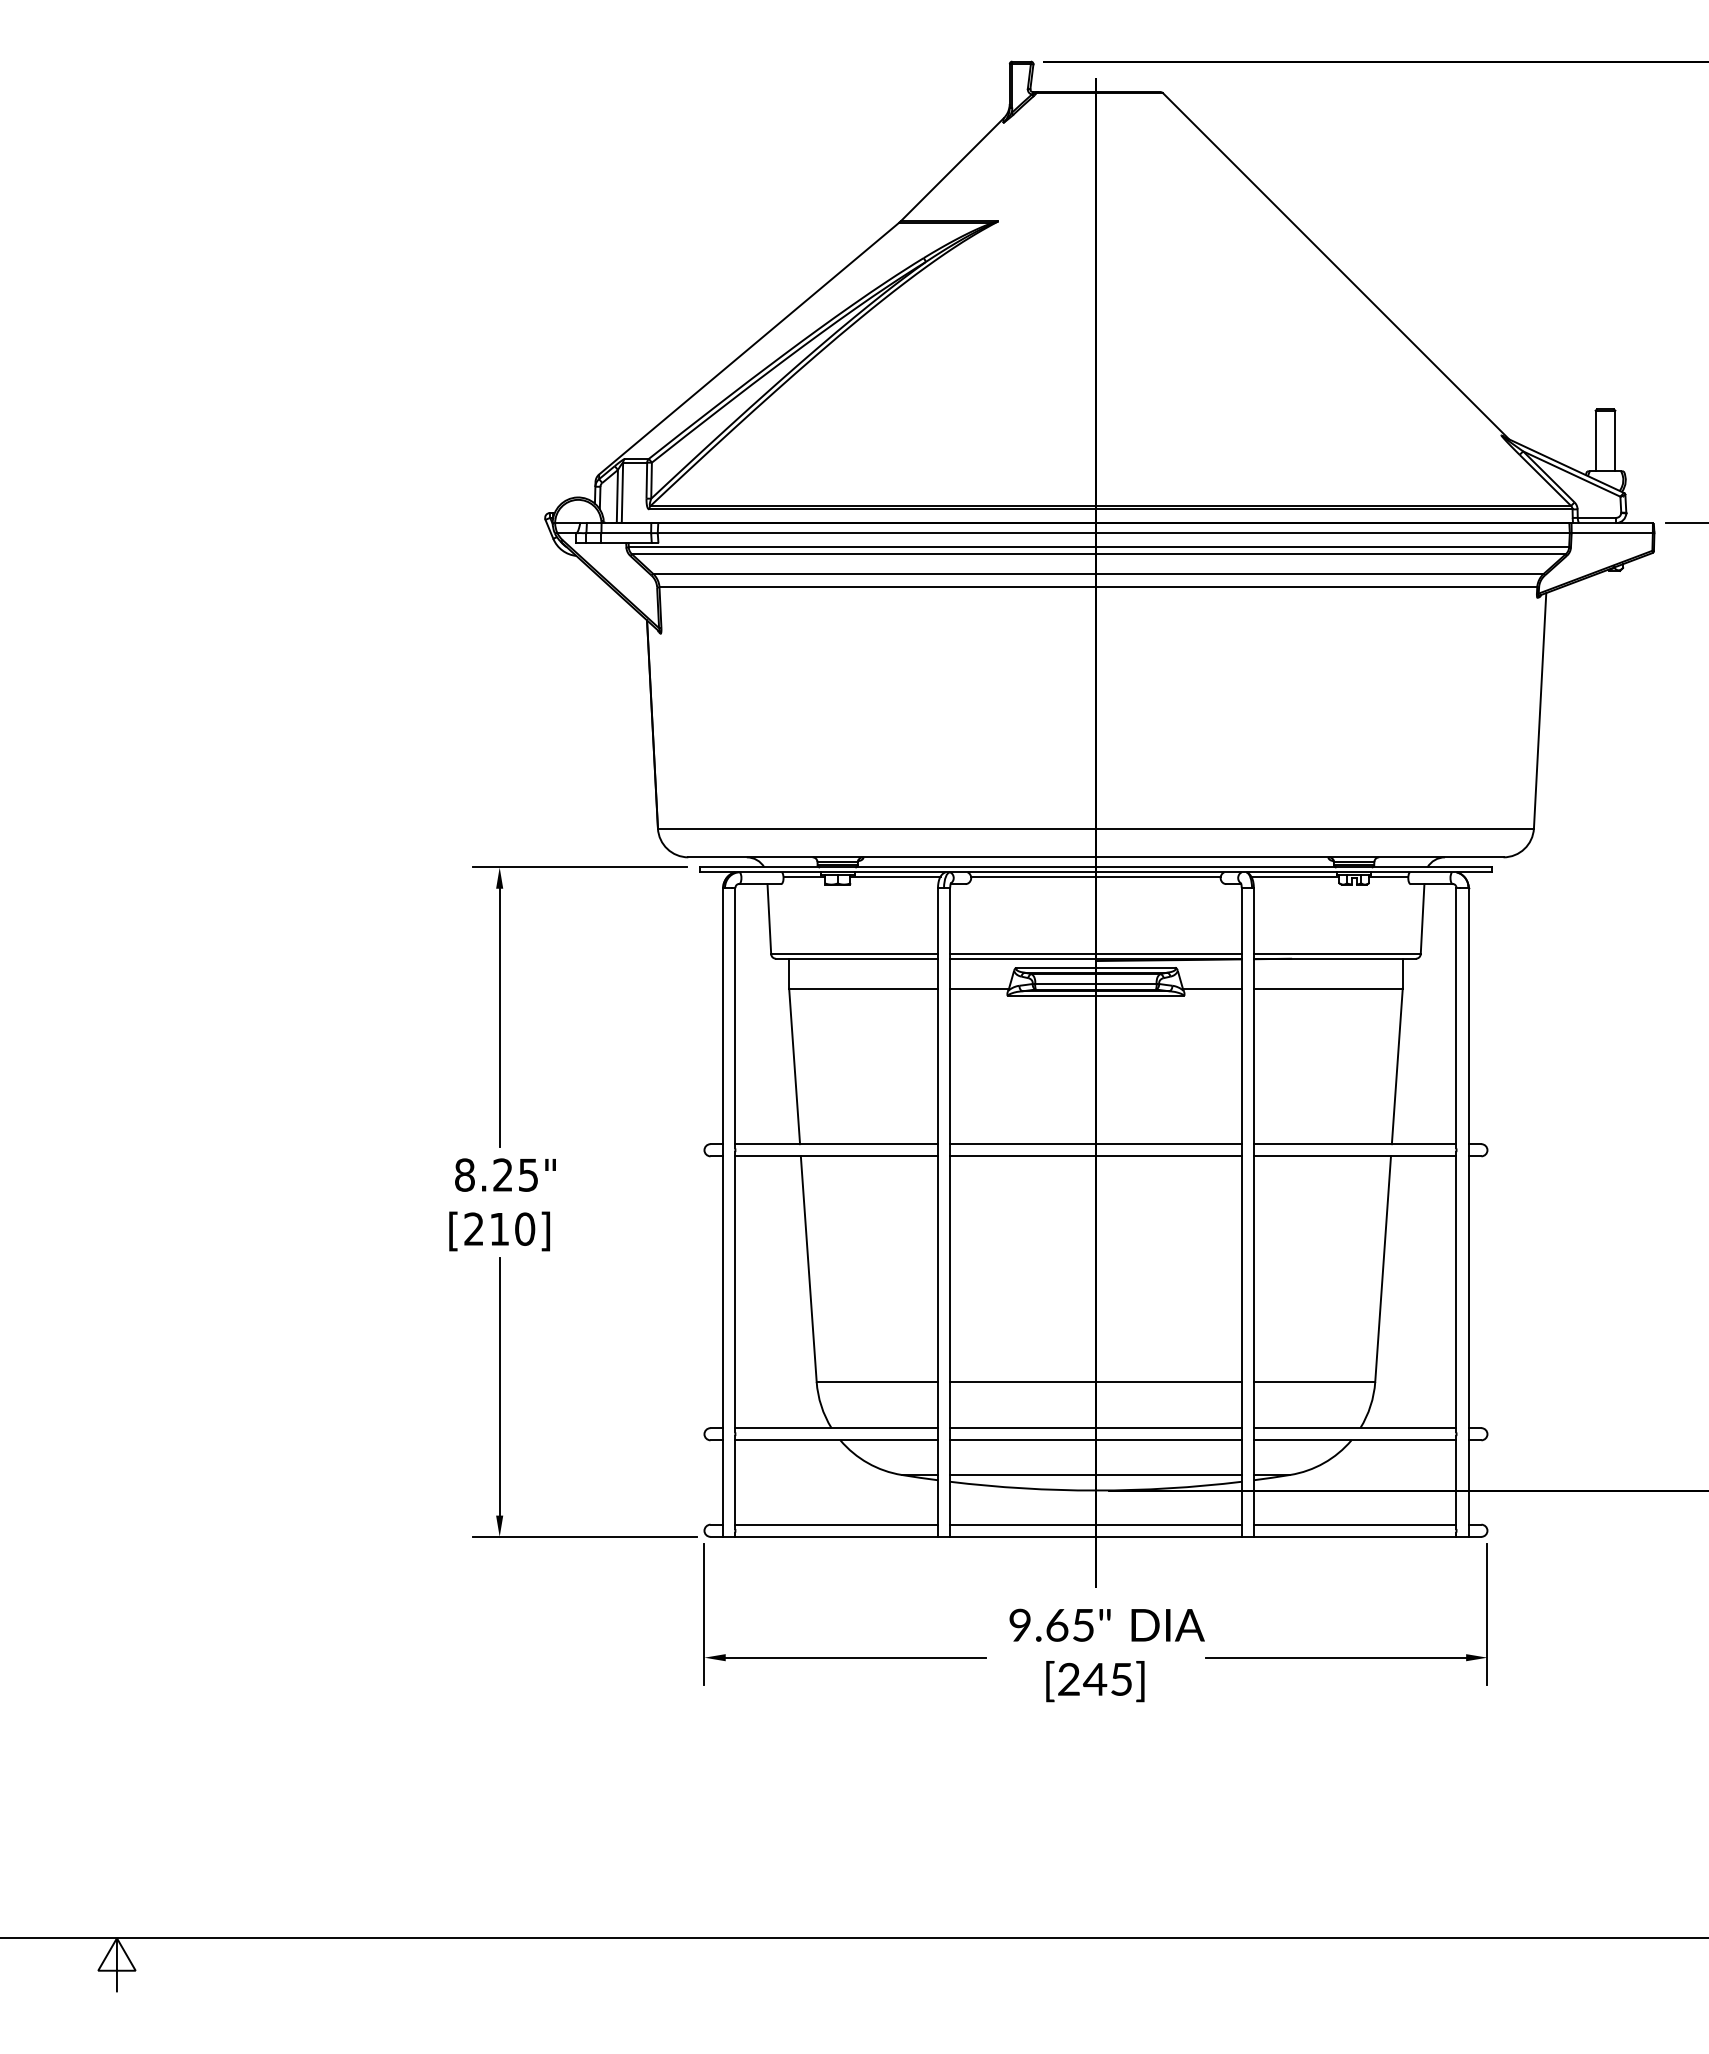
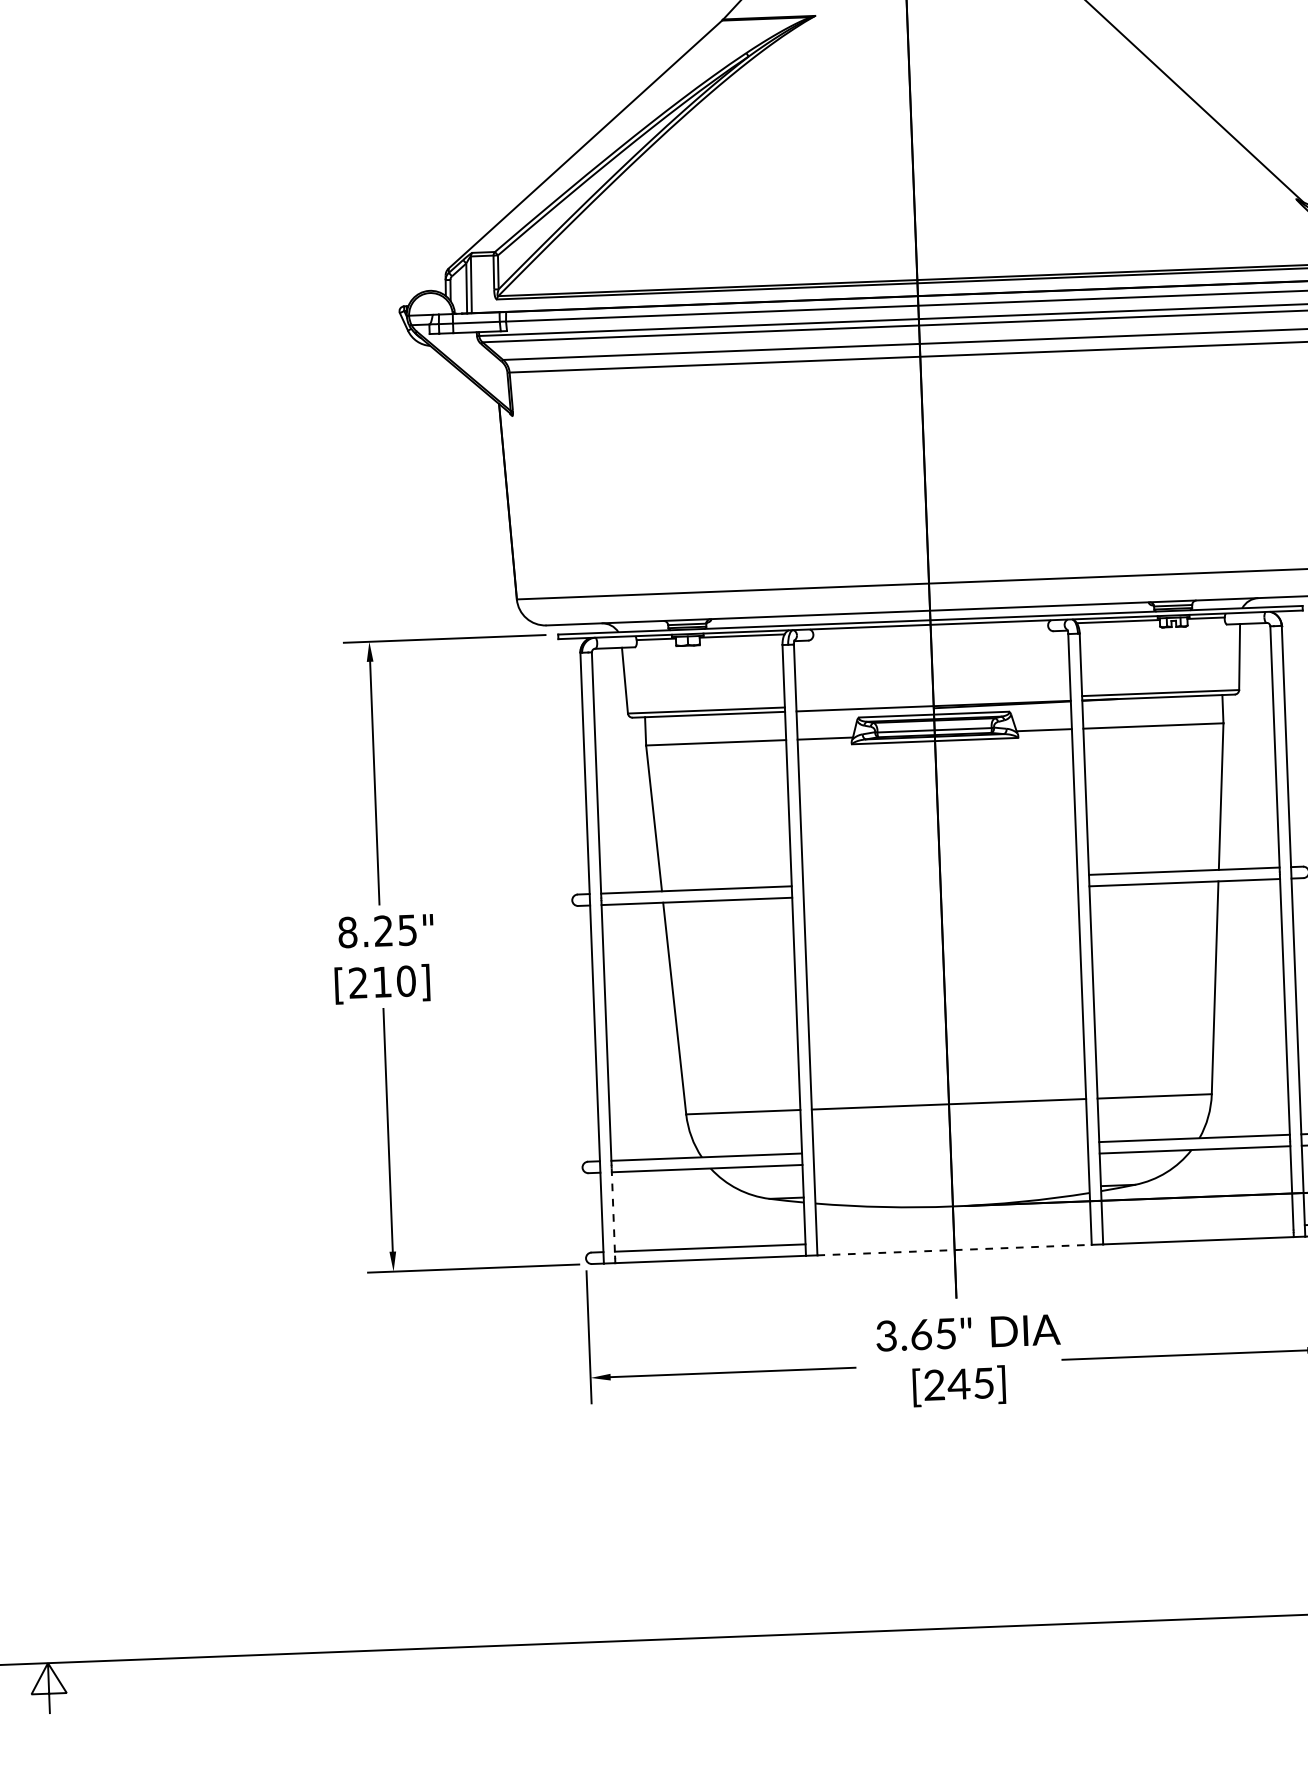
line: (1095, 876) -> (930, 628), removed
line: (1095, 954) -> (933, 702), removed
line: (1095, 1144) -> (939, 880), removed
line: (1095, 1156) -> (940, 892), removed
line: (1095, 1428) -> (950, 1148), removed
line: (1095, 1440) -> (950, 1159), removed
line: (1095, 1474) -> (951, 1191), removed
line: (735, 1483) -> (613, 1212), solid -> dashed
line: (1095, 1524) -> (953, 1238), removed
line: (1354, 1524) -> (1197, 1229), removed
line: (1095, 1536) -> (954, 1249), solid -> dashed
text: (1019, 1625) -> (885, 1336), 9.65" -> 3.65"

